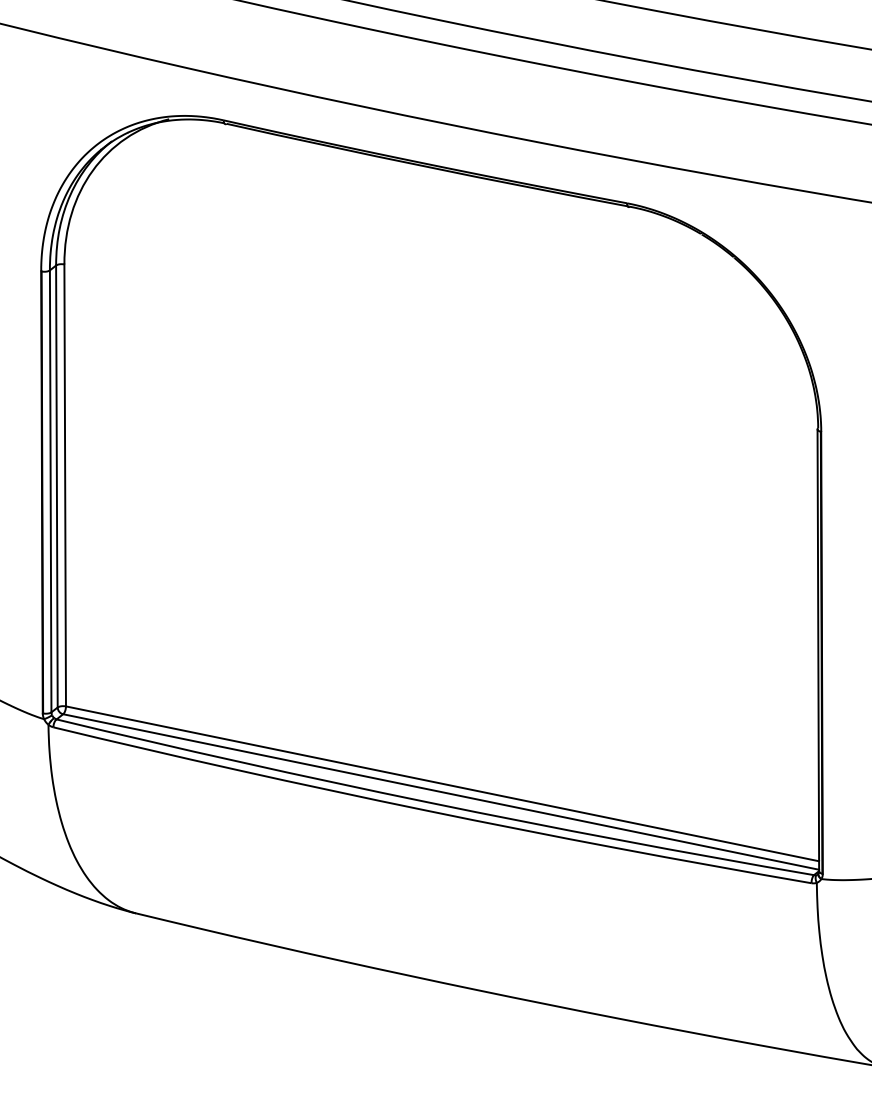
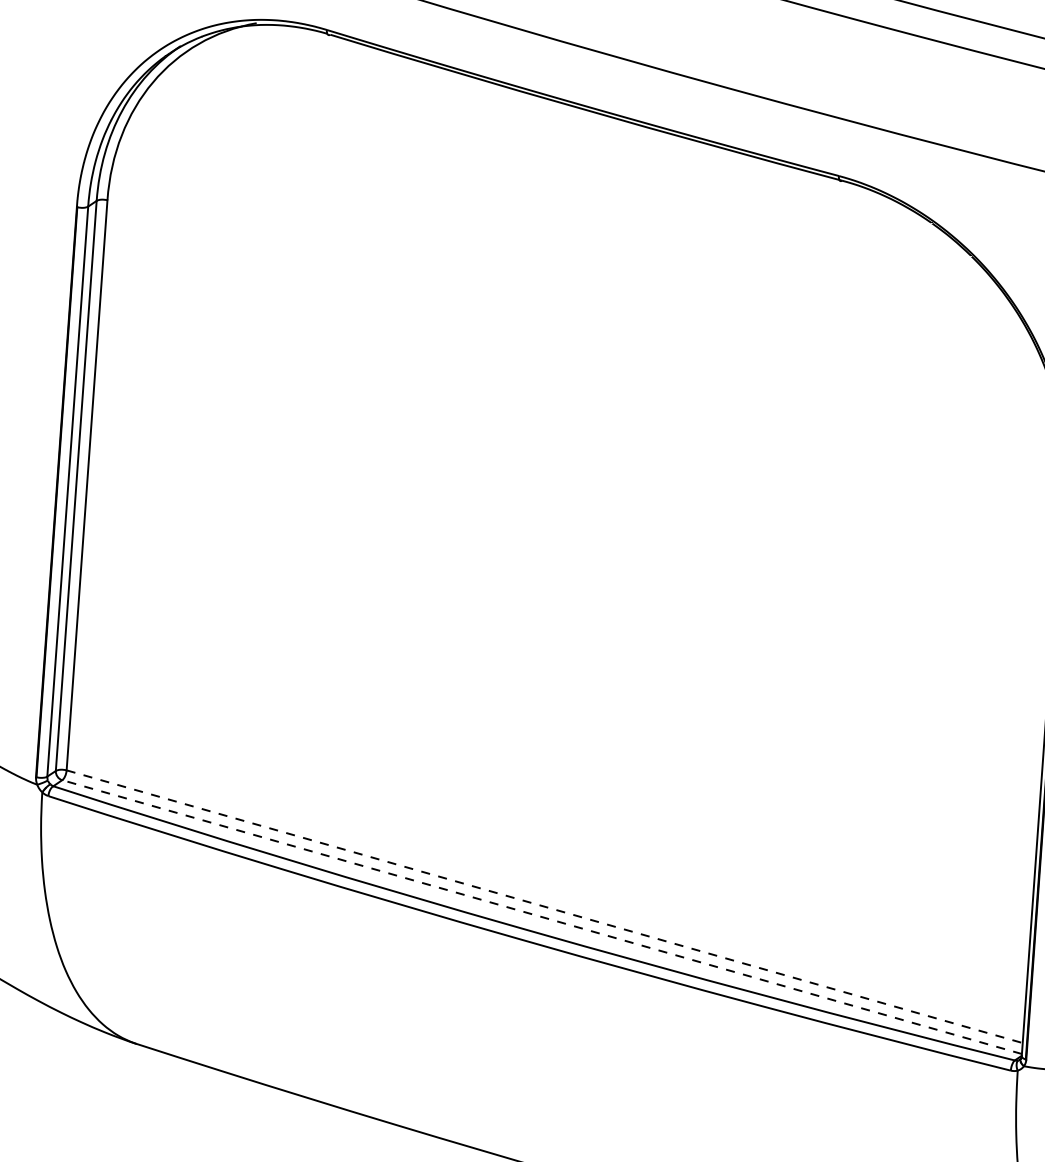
line: (443, 783) -> (545, 906), solid -> dashed
line: (441, 791) -> (542, 916), solid -> dashed

